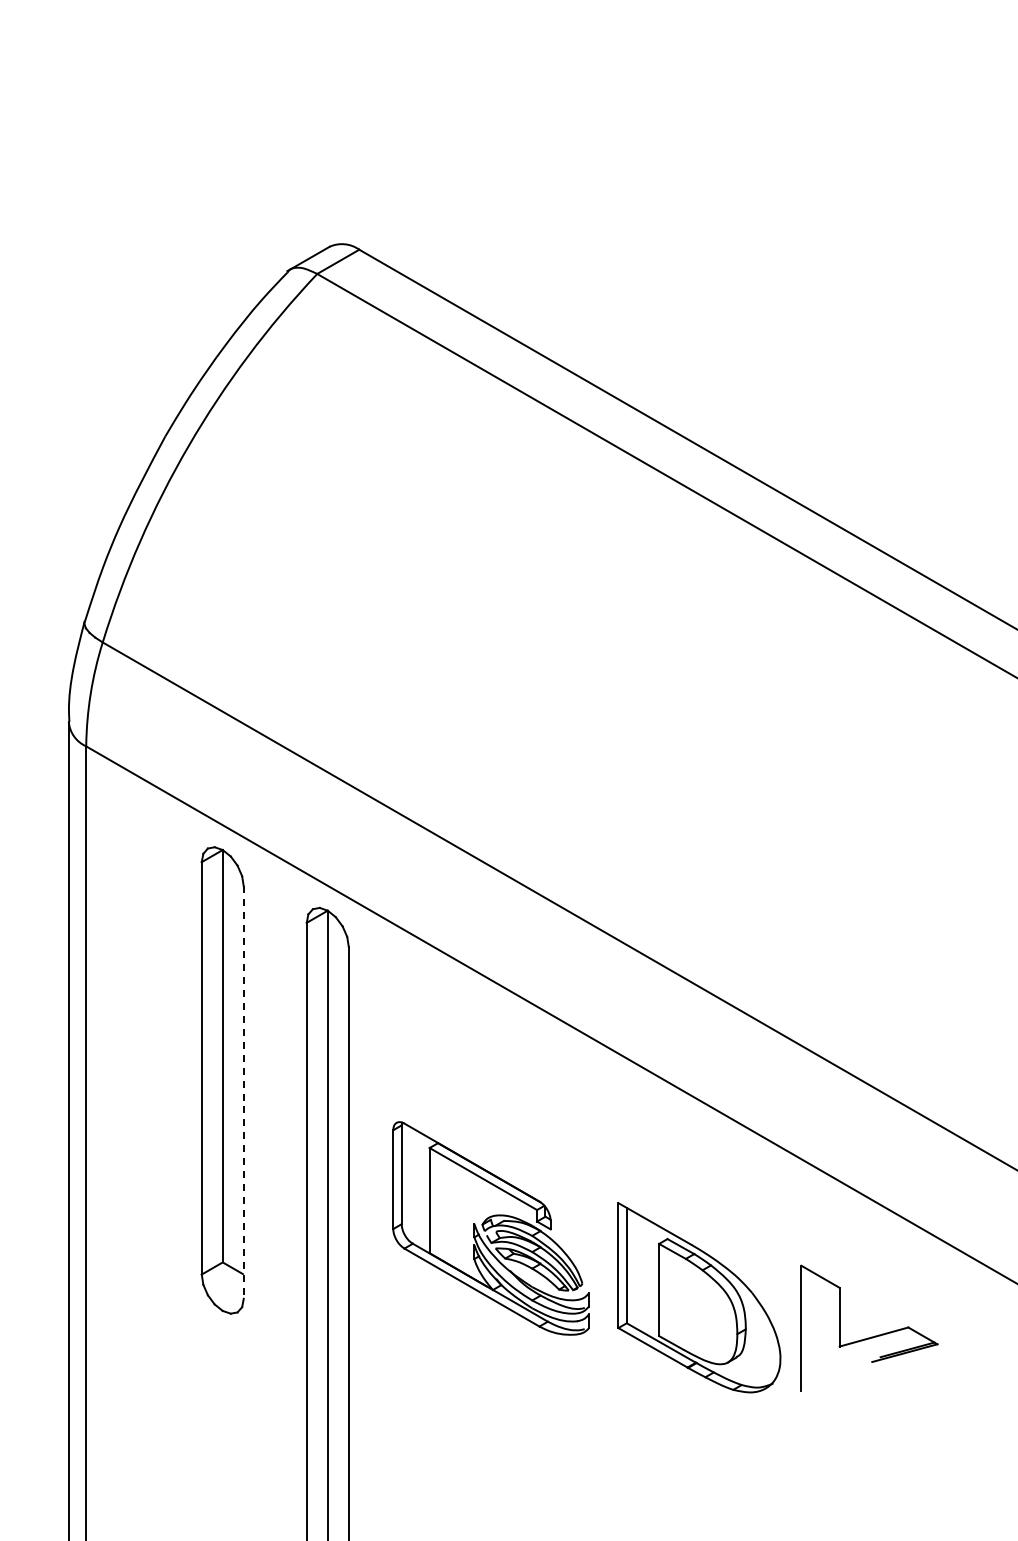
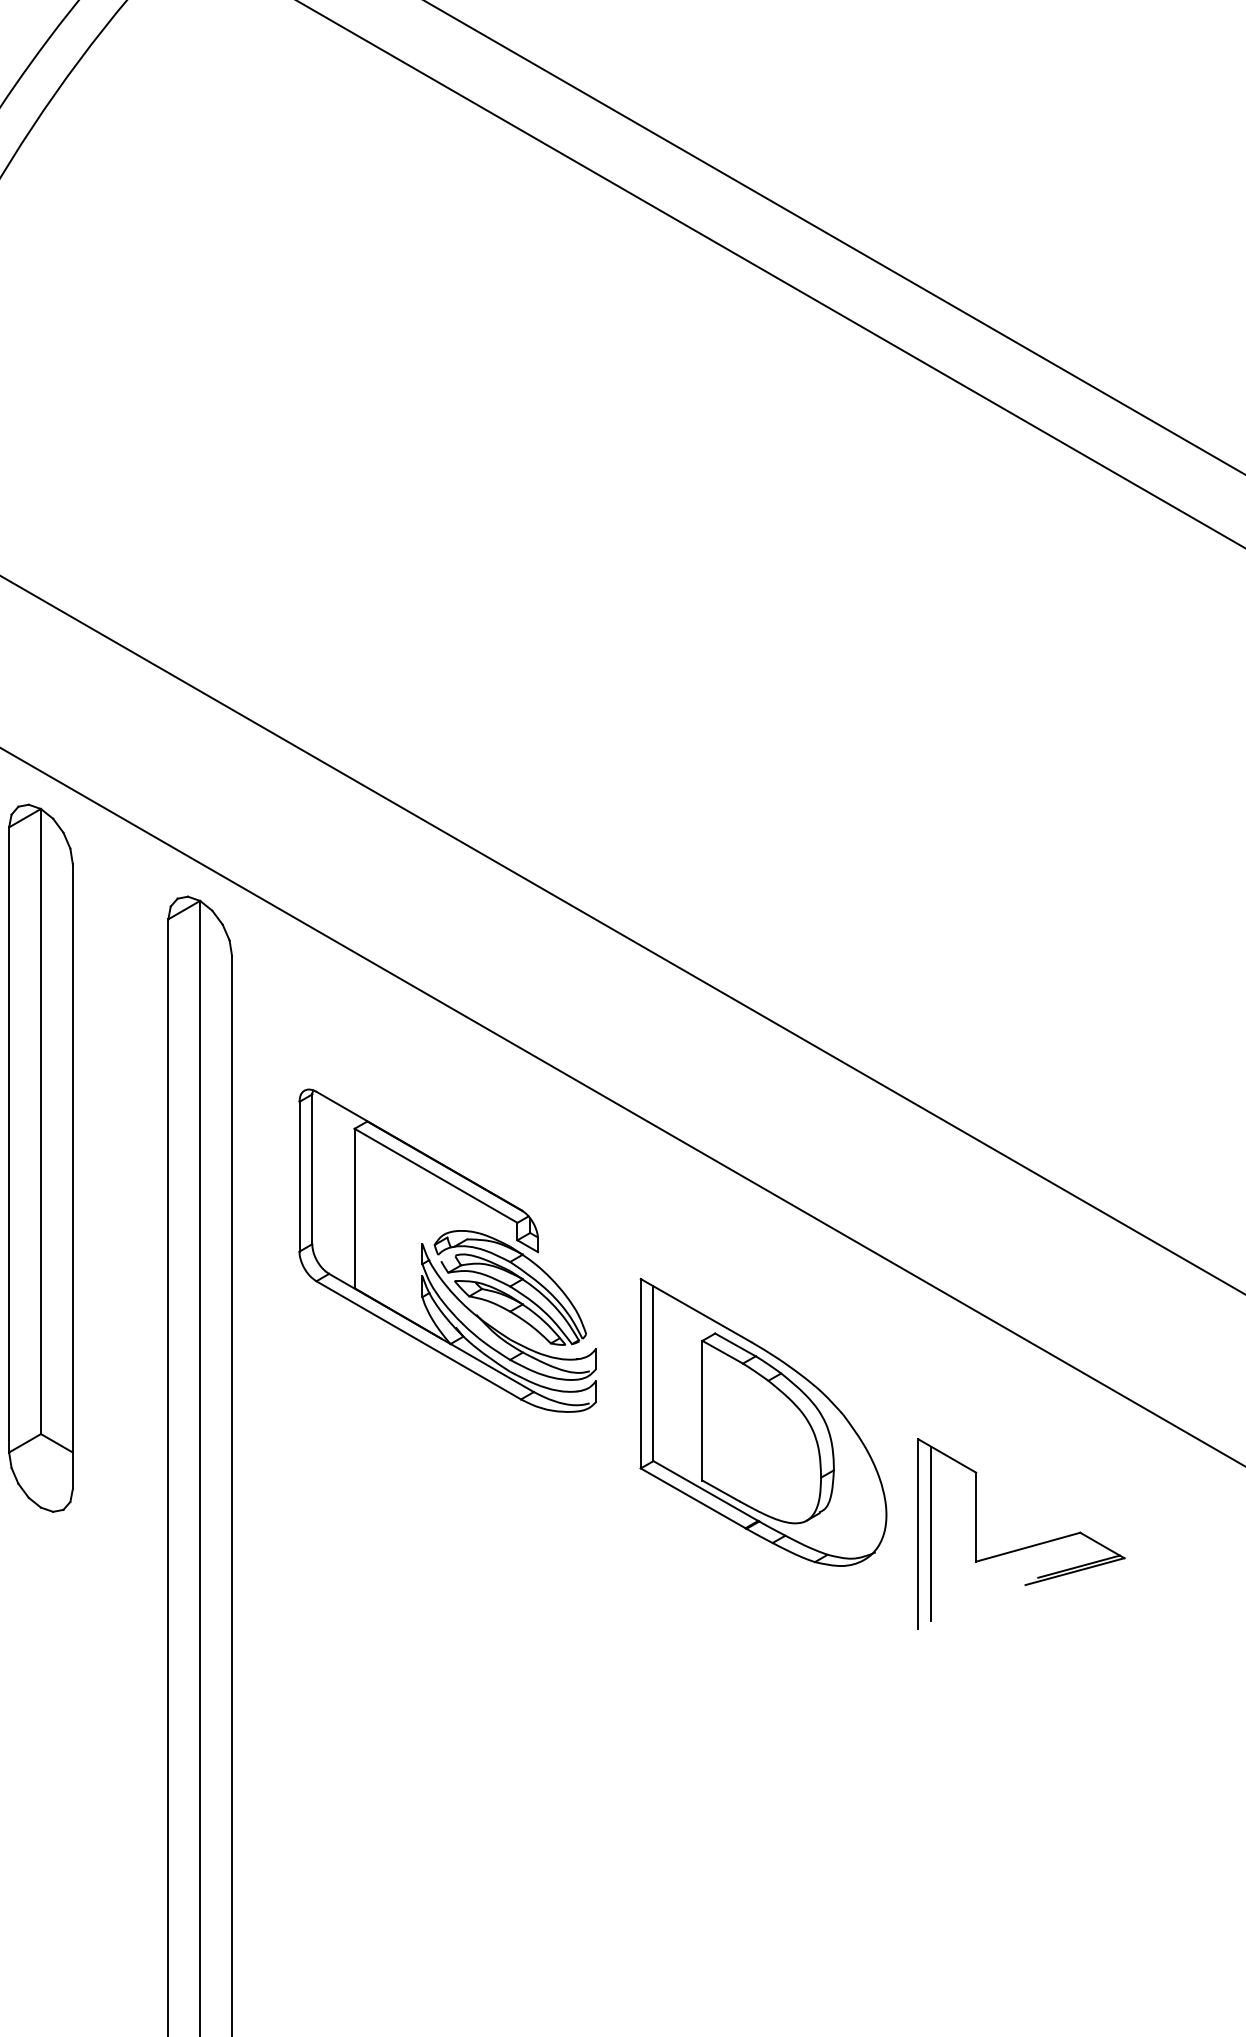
line: (243, 1093) -> (72, 1178), dashed -> solid
part: (490, 1228) -> (446, 1250), moved
part: (699, 1297) -> (763, 1422), moved
line: (809, 1327) -> (930, 1532), added

